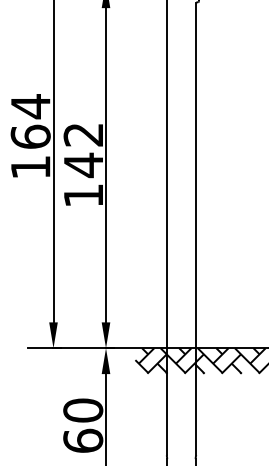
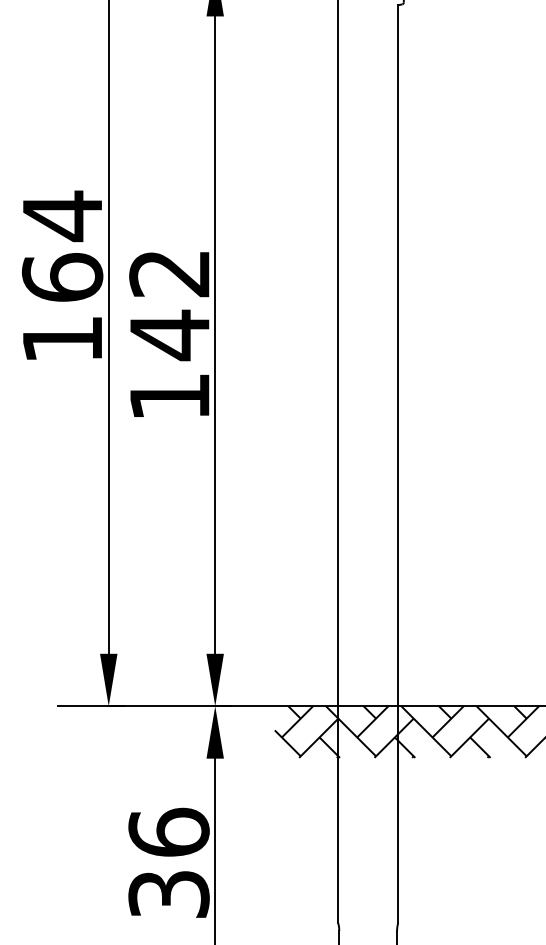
text: (83, 425) -> (169, 862), 60 -> 36

